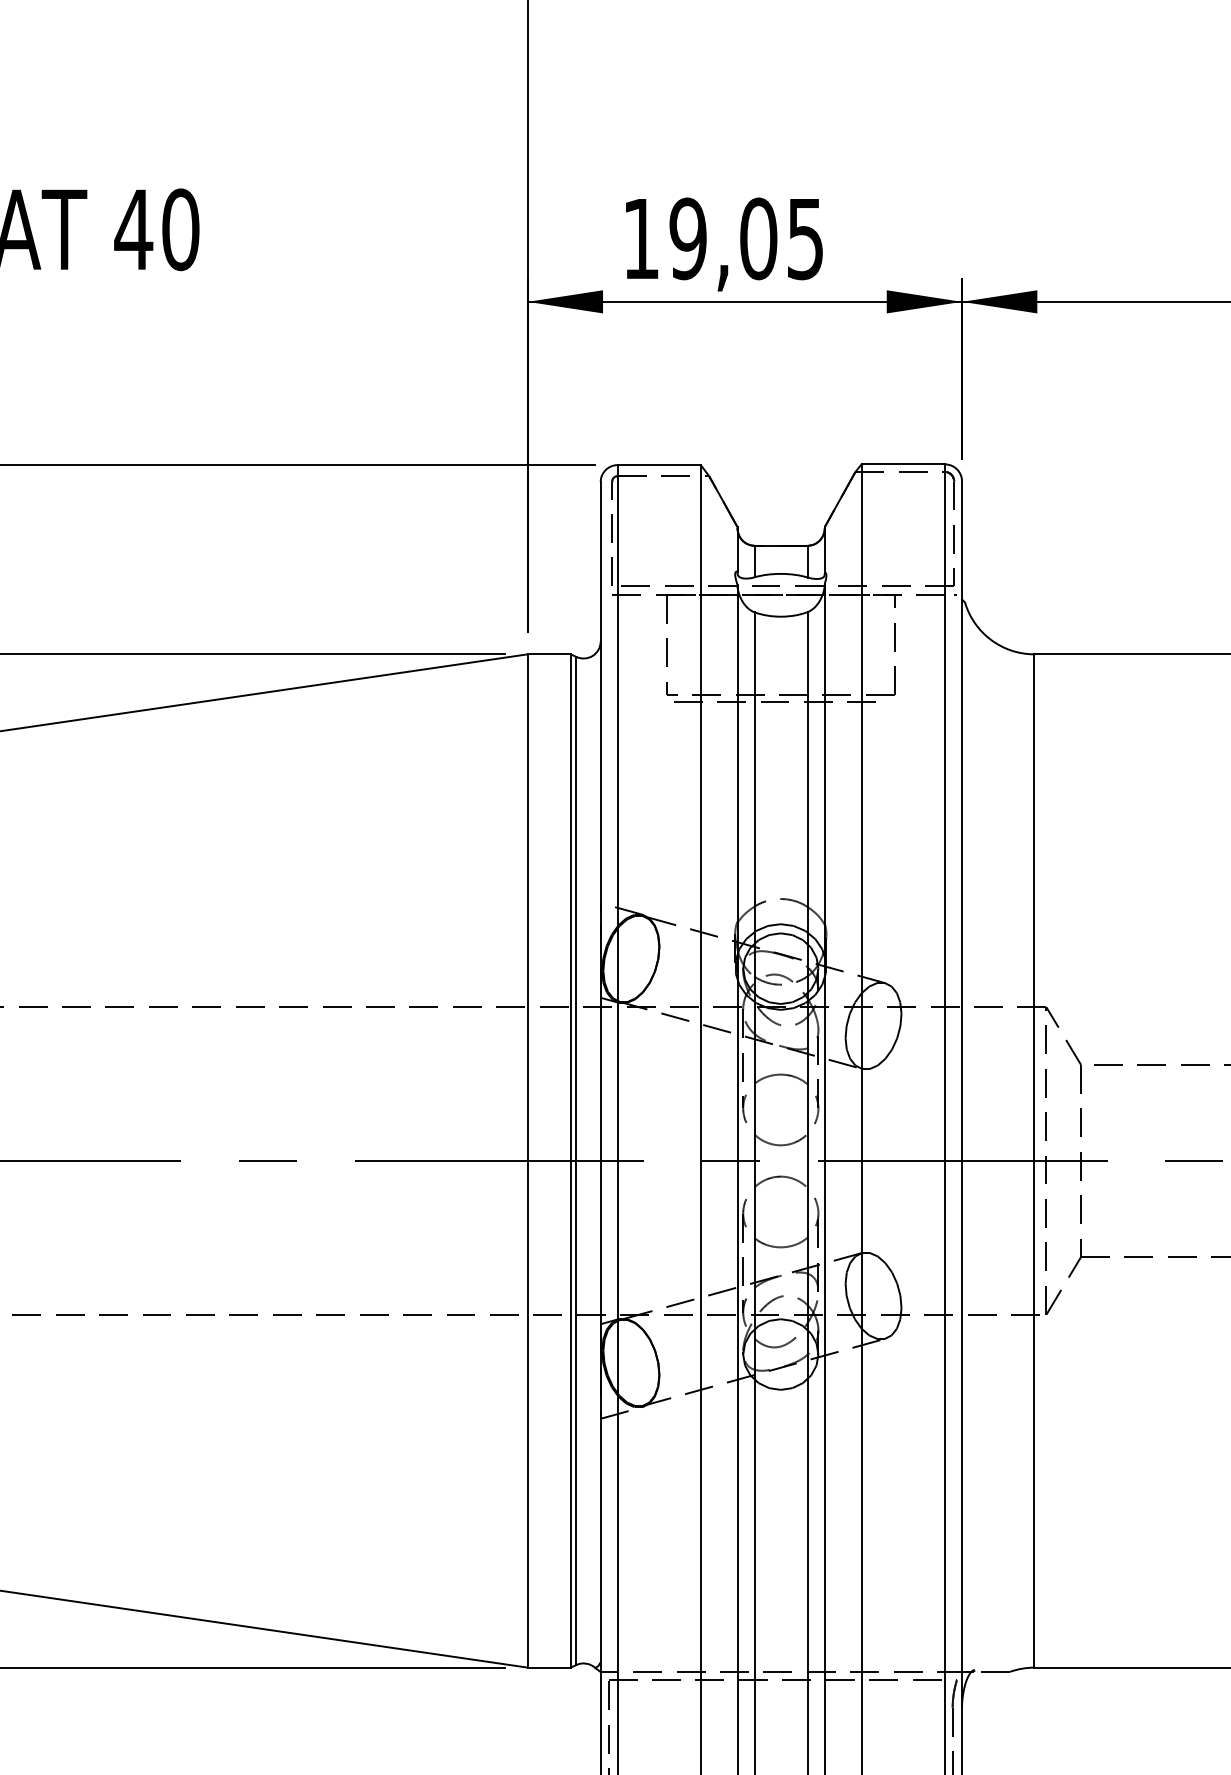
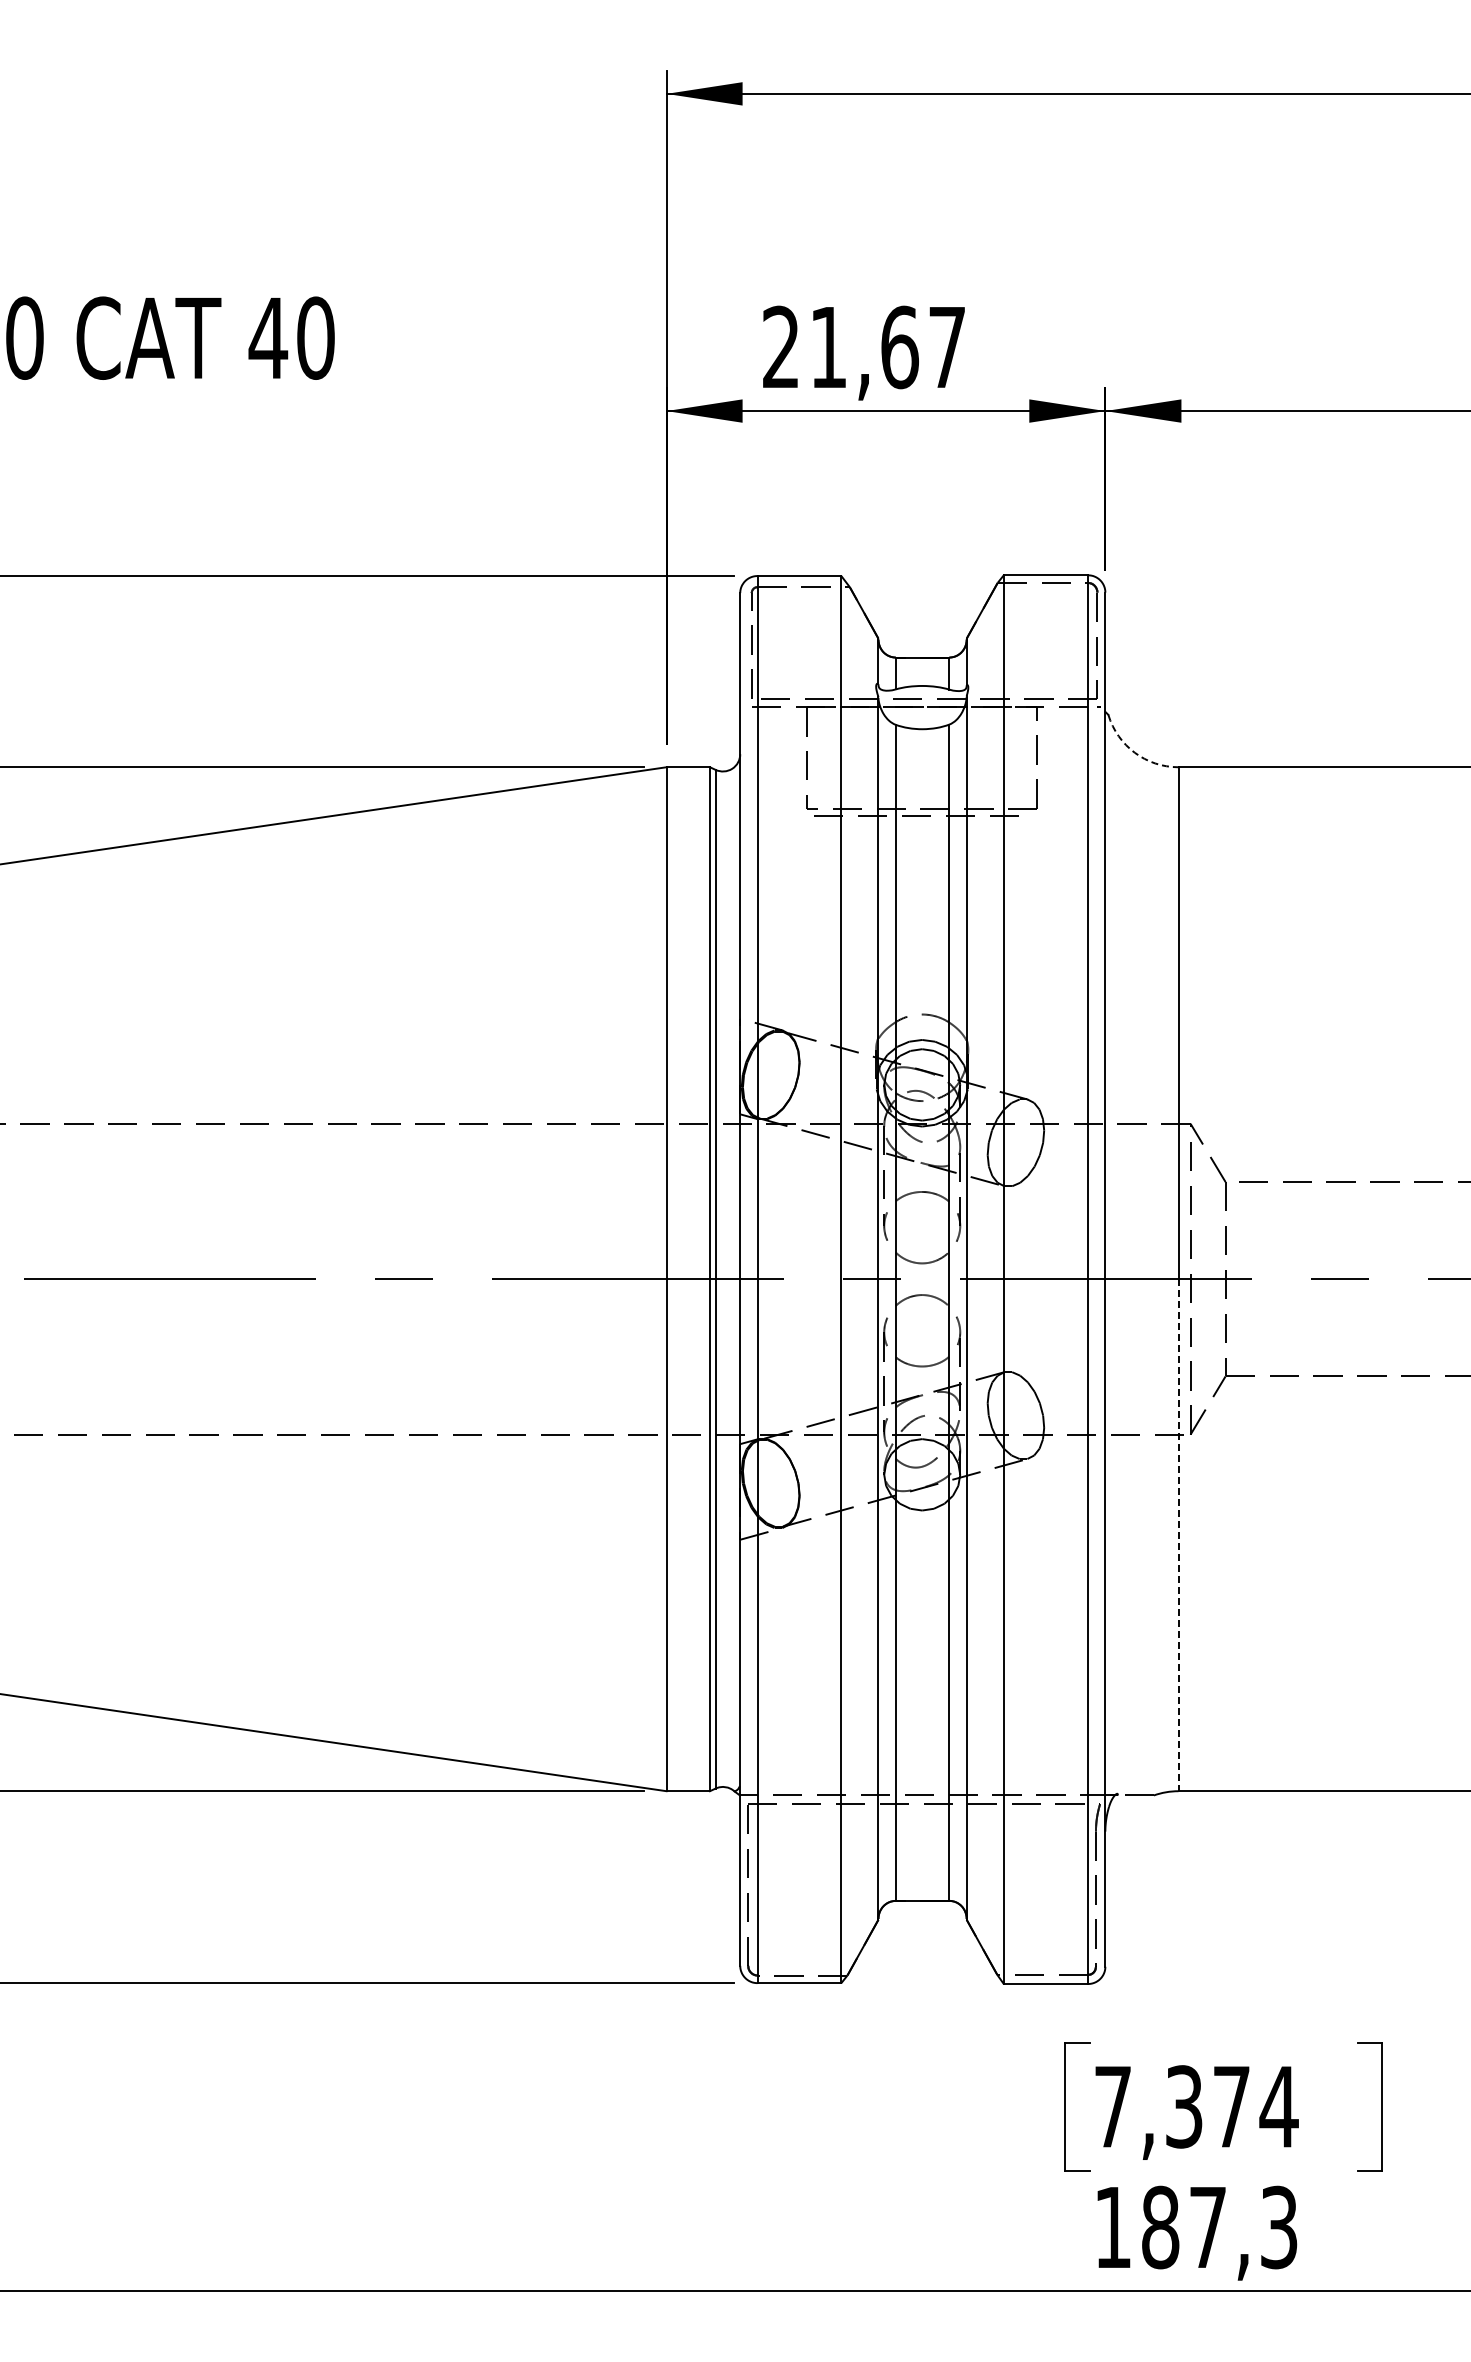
text: (722, 238) -> (863, 347), 19,05 -> 21,67
arc: (990, 639) -> (1134, 752), solid -> dashed
line: (1034, 1414) -> (1178, 1535), solid -> dashed

